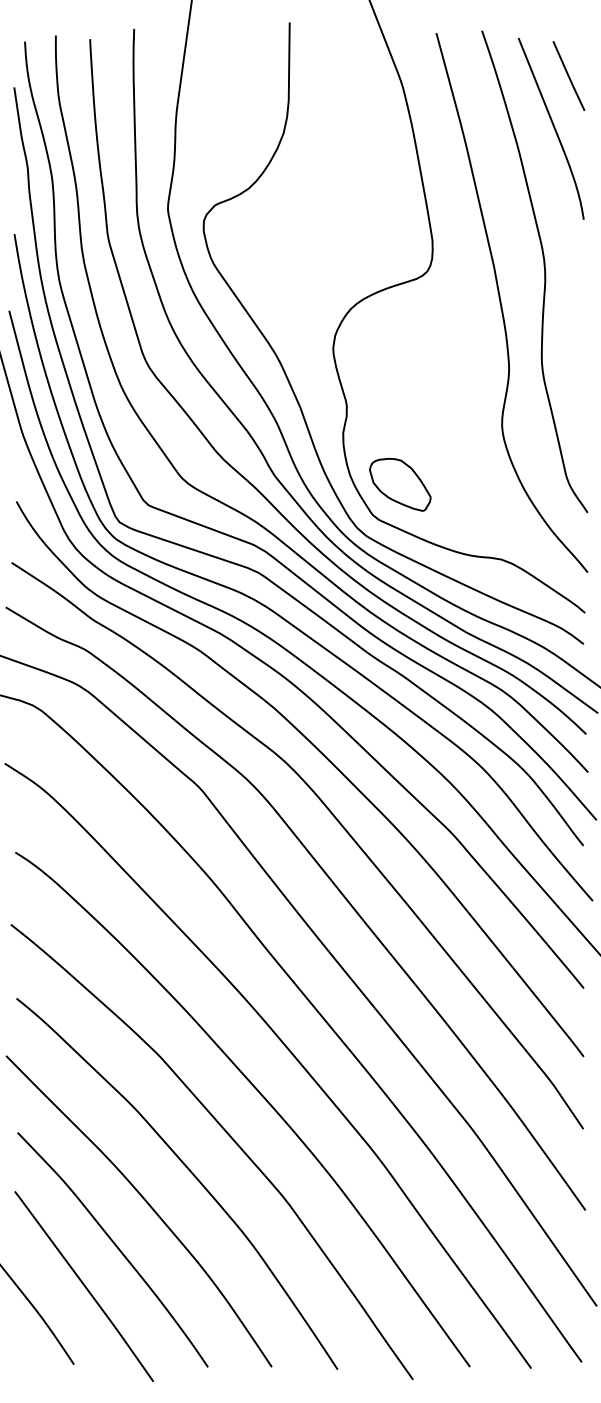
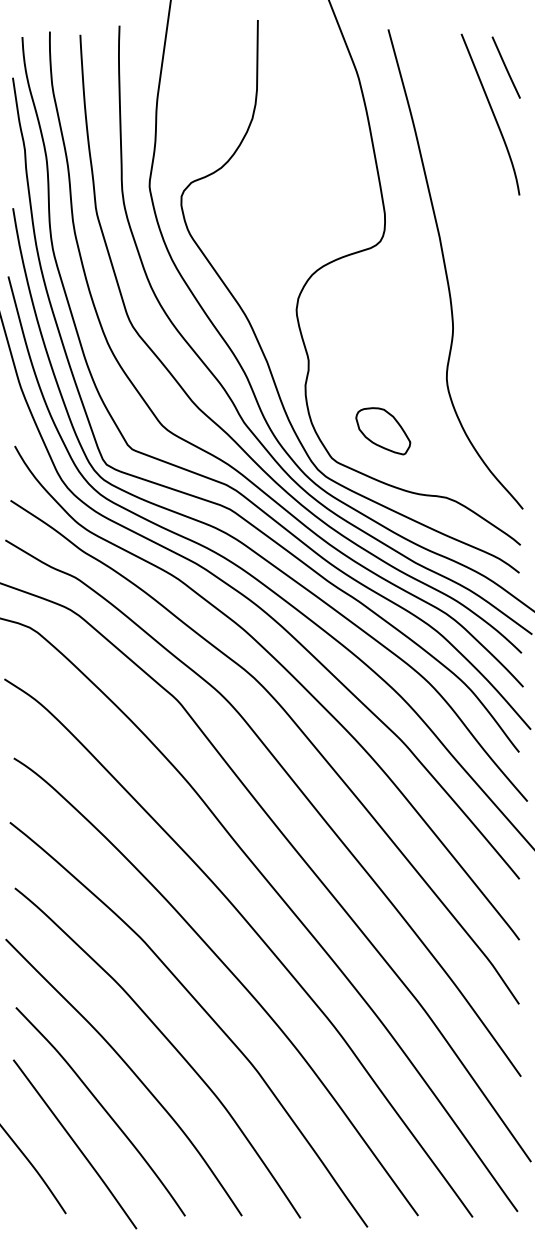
curve: (543, 266) -> (483, 237), removed
part: (400, 485) -> (383, 431), moved

